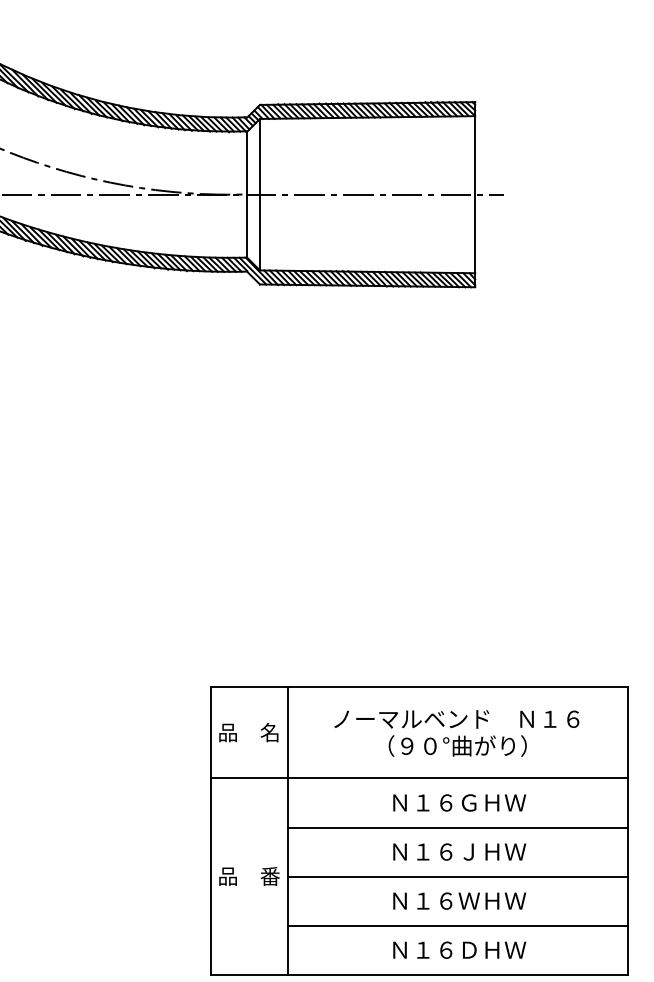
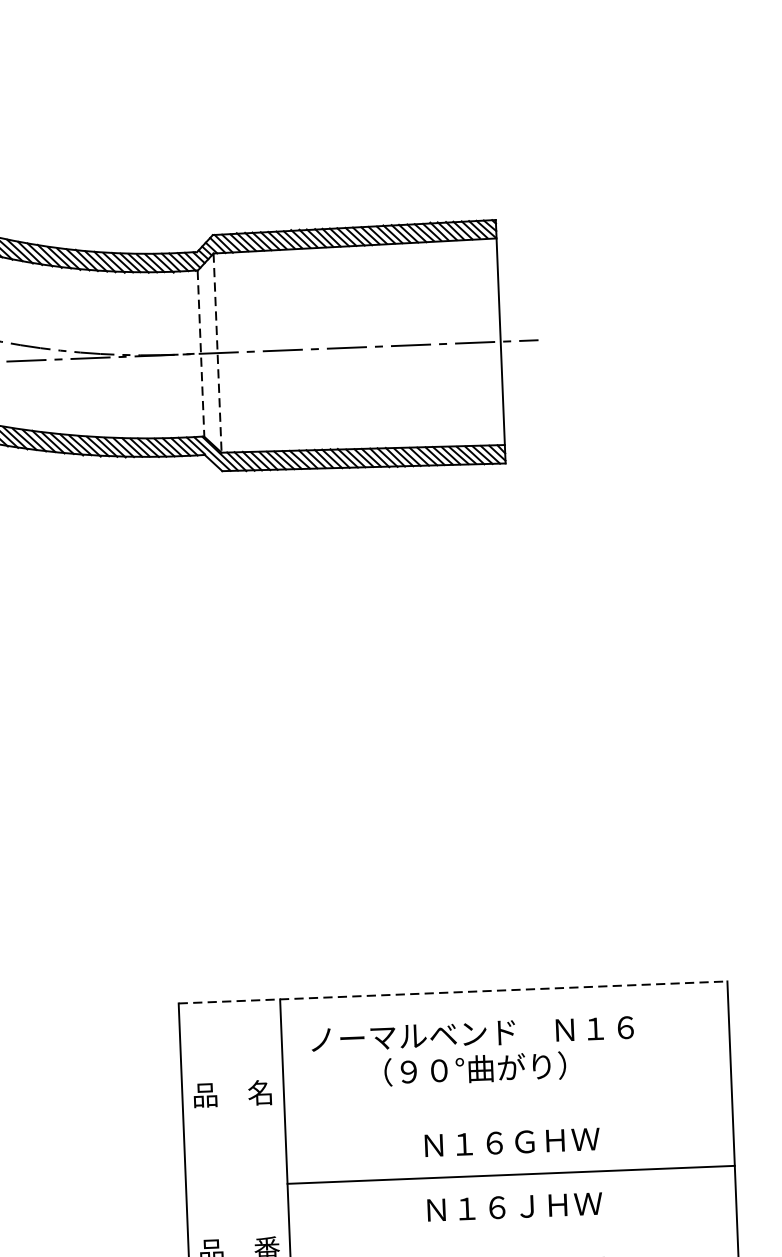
line: (259, 194) -> (216, 352), solid -> dashed
line: (247, 195) -> (201, 354), solid -> dashed
line: (419, 687) -> (453, 992), solid -> dashed
text: (248, 732) -> (232, 1093), moved
text: (456, 733) -> (472, 1052), moved
line: (418, 778) -> (456, 1112), removed
line: (457, 876) -> (513, 1239), removed

